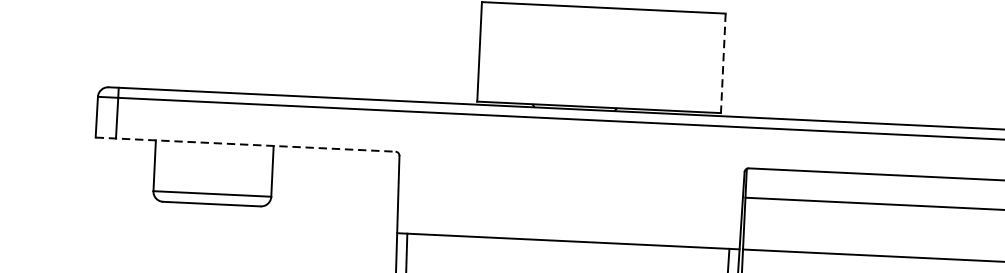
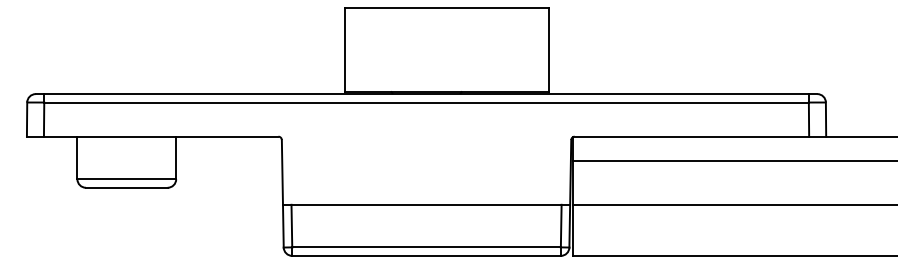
line: (723, 62) -> (549, 49), dashed -> solid
line: (245, 144) -> (152, 136), dashed -> solid

